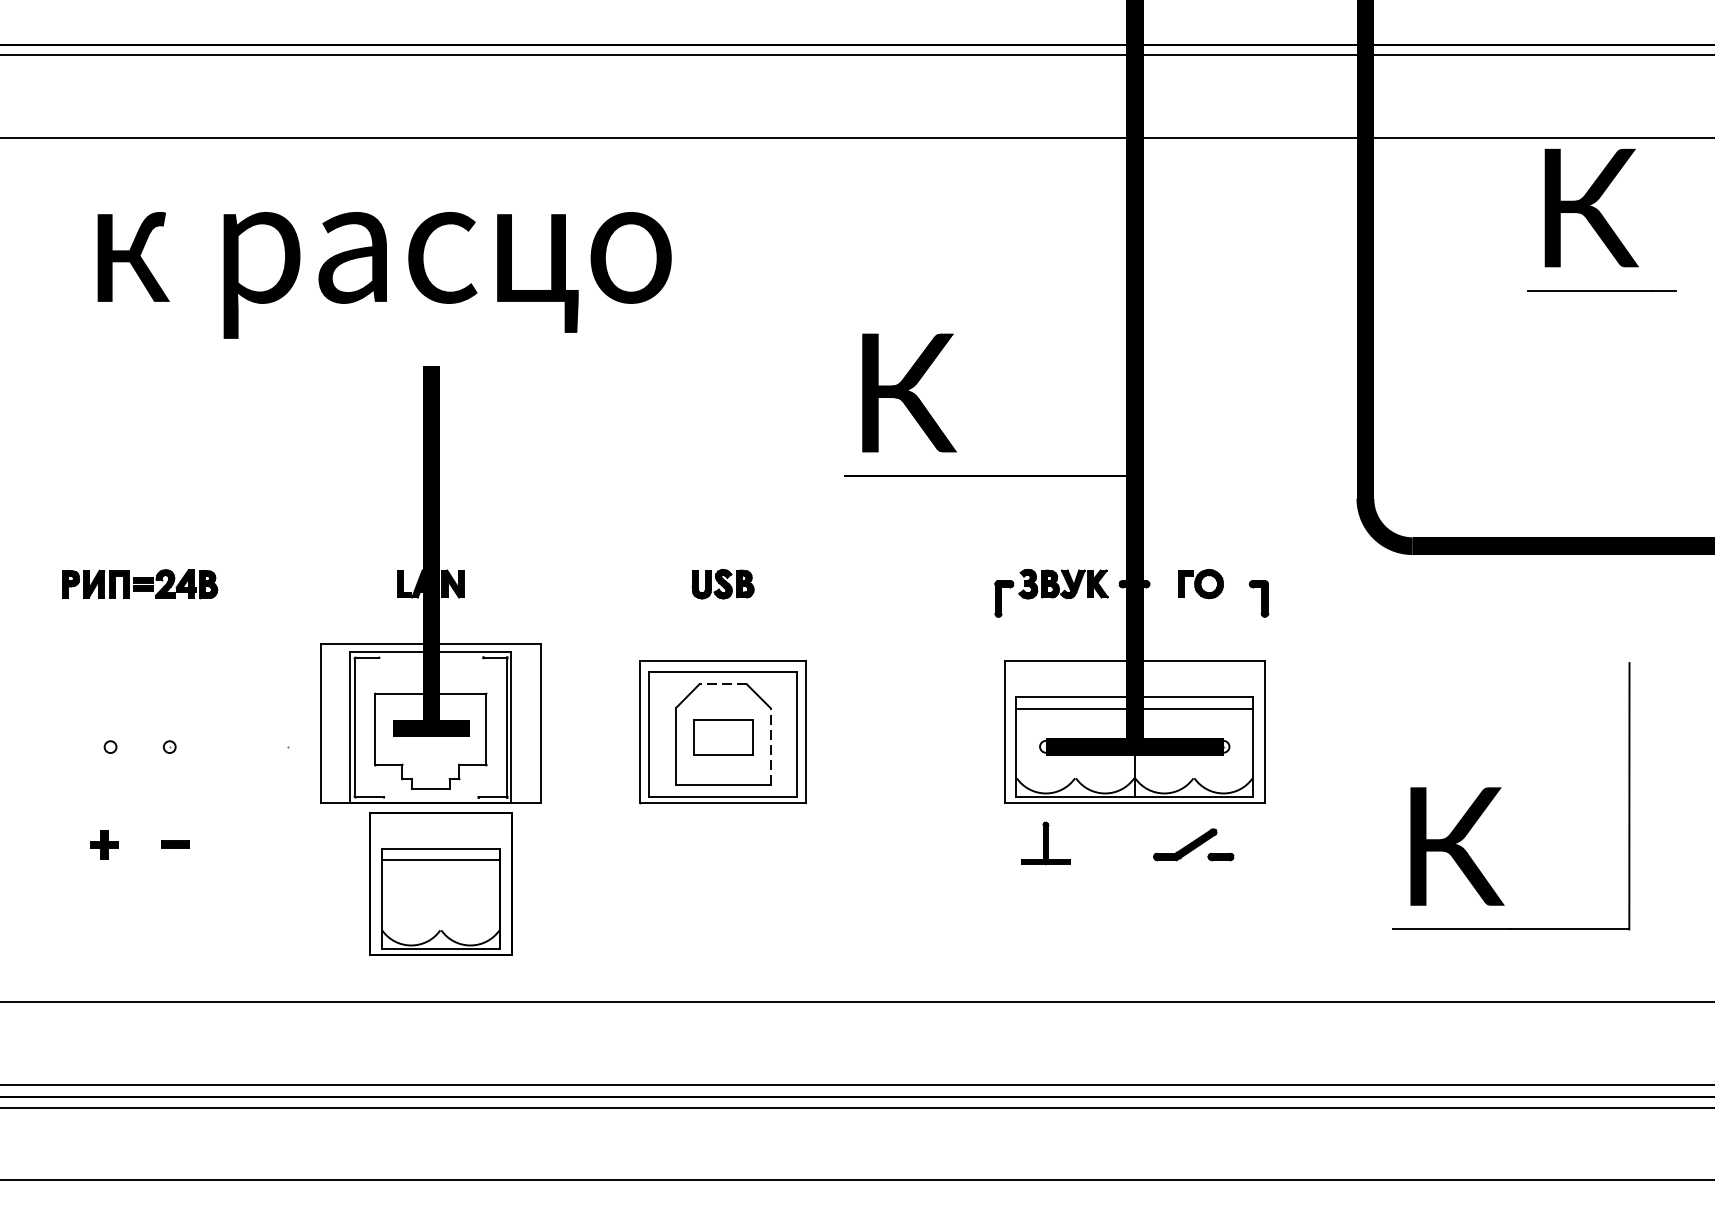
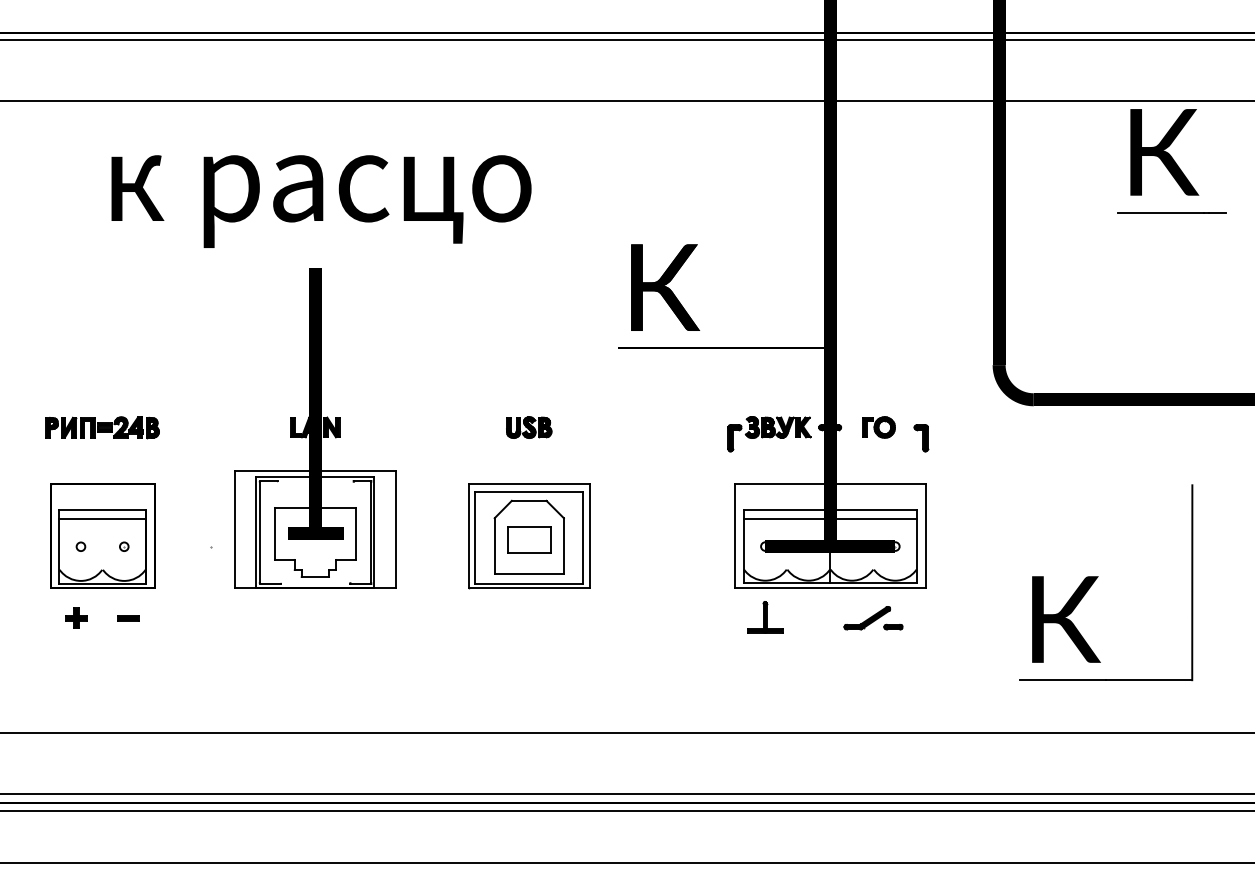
text: (384, 275) -> (321, 201), moved
line: (722, 683) -> (528, 500), dashed -> solid
line: (770, 745) -> (563, 545), dashed -> solid
part: (440, 883) -> (102, 535), moved

